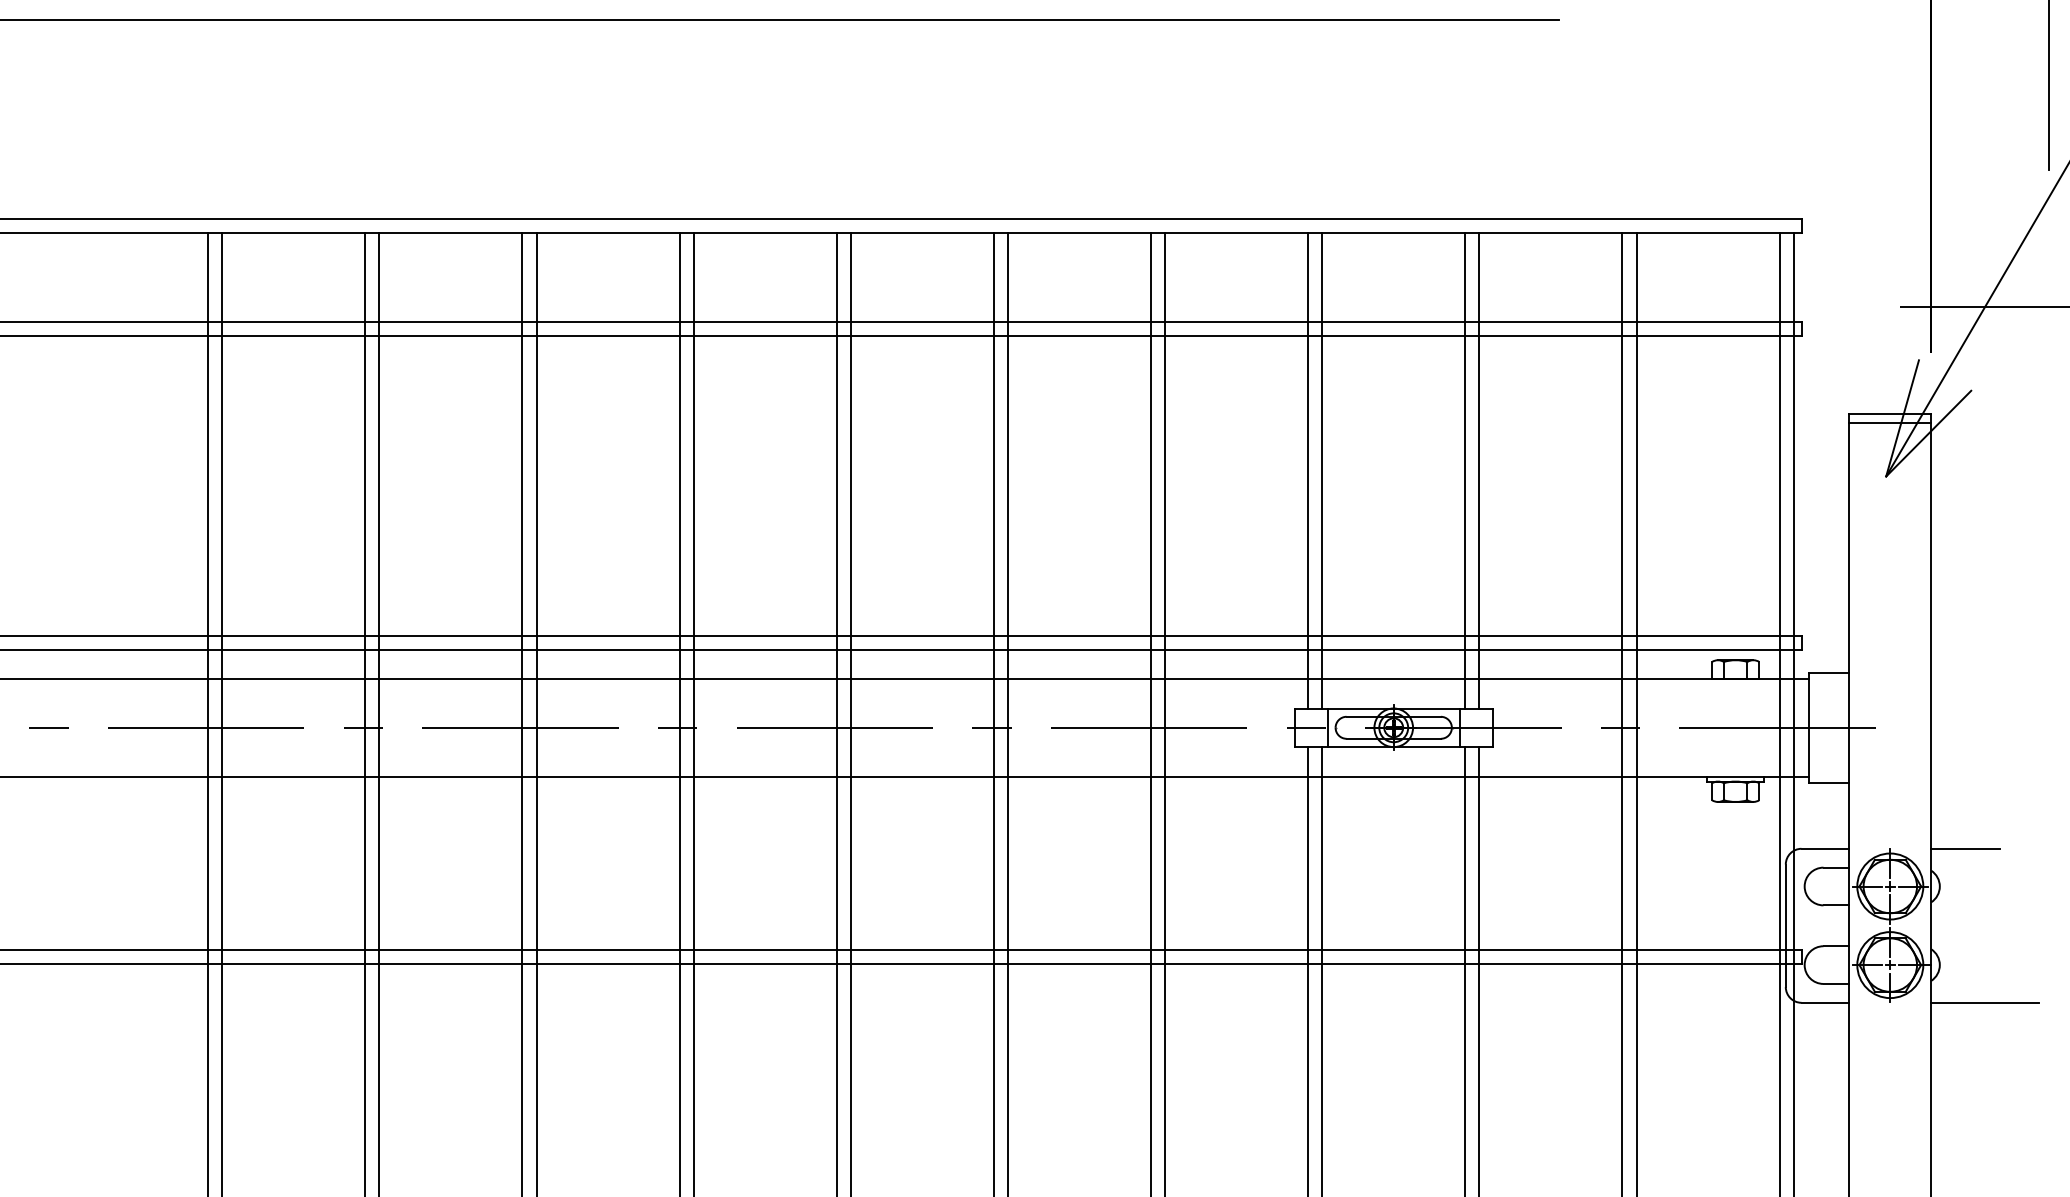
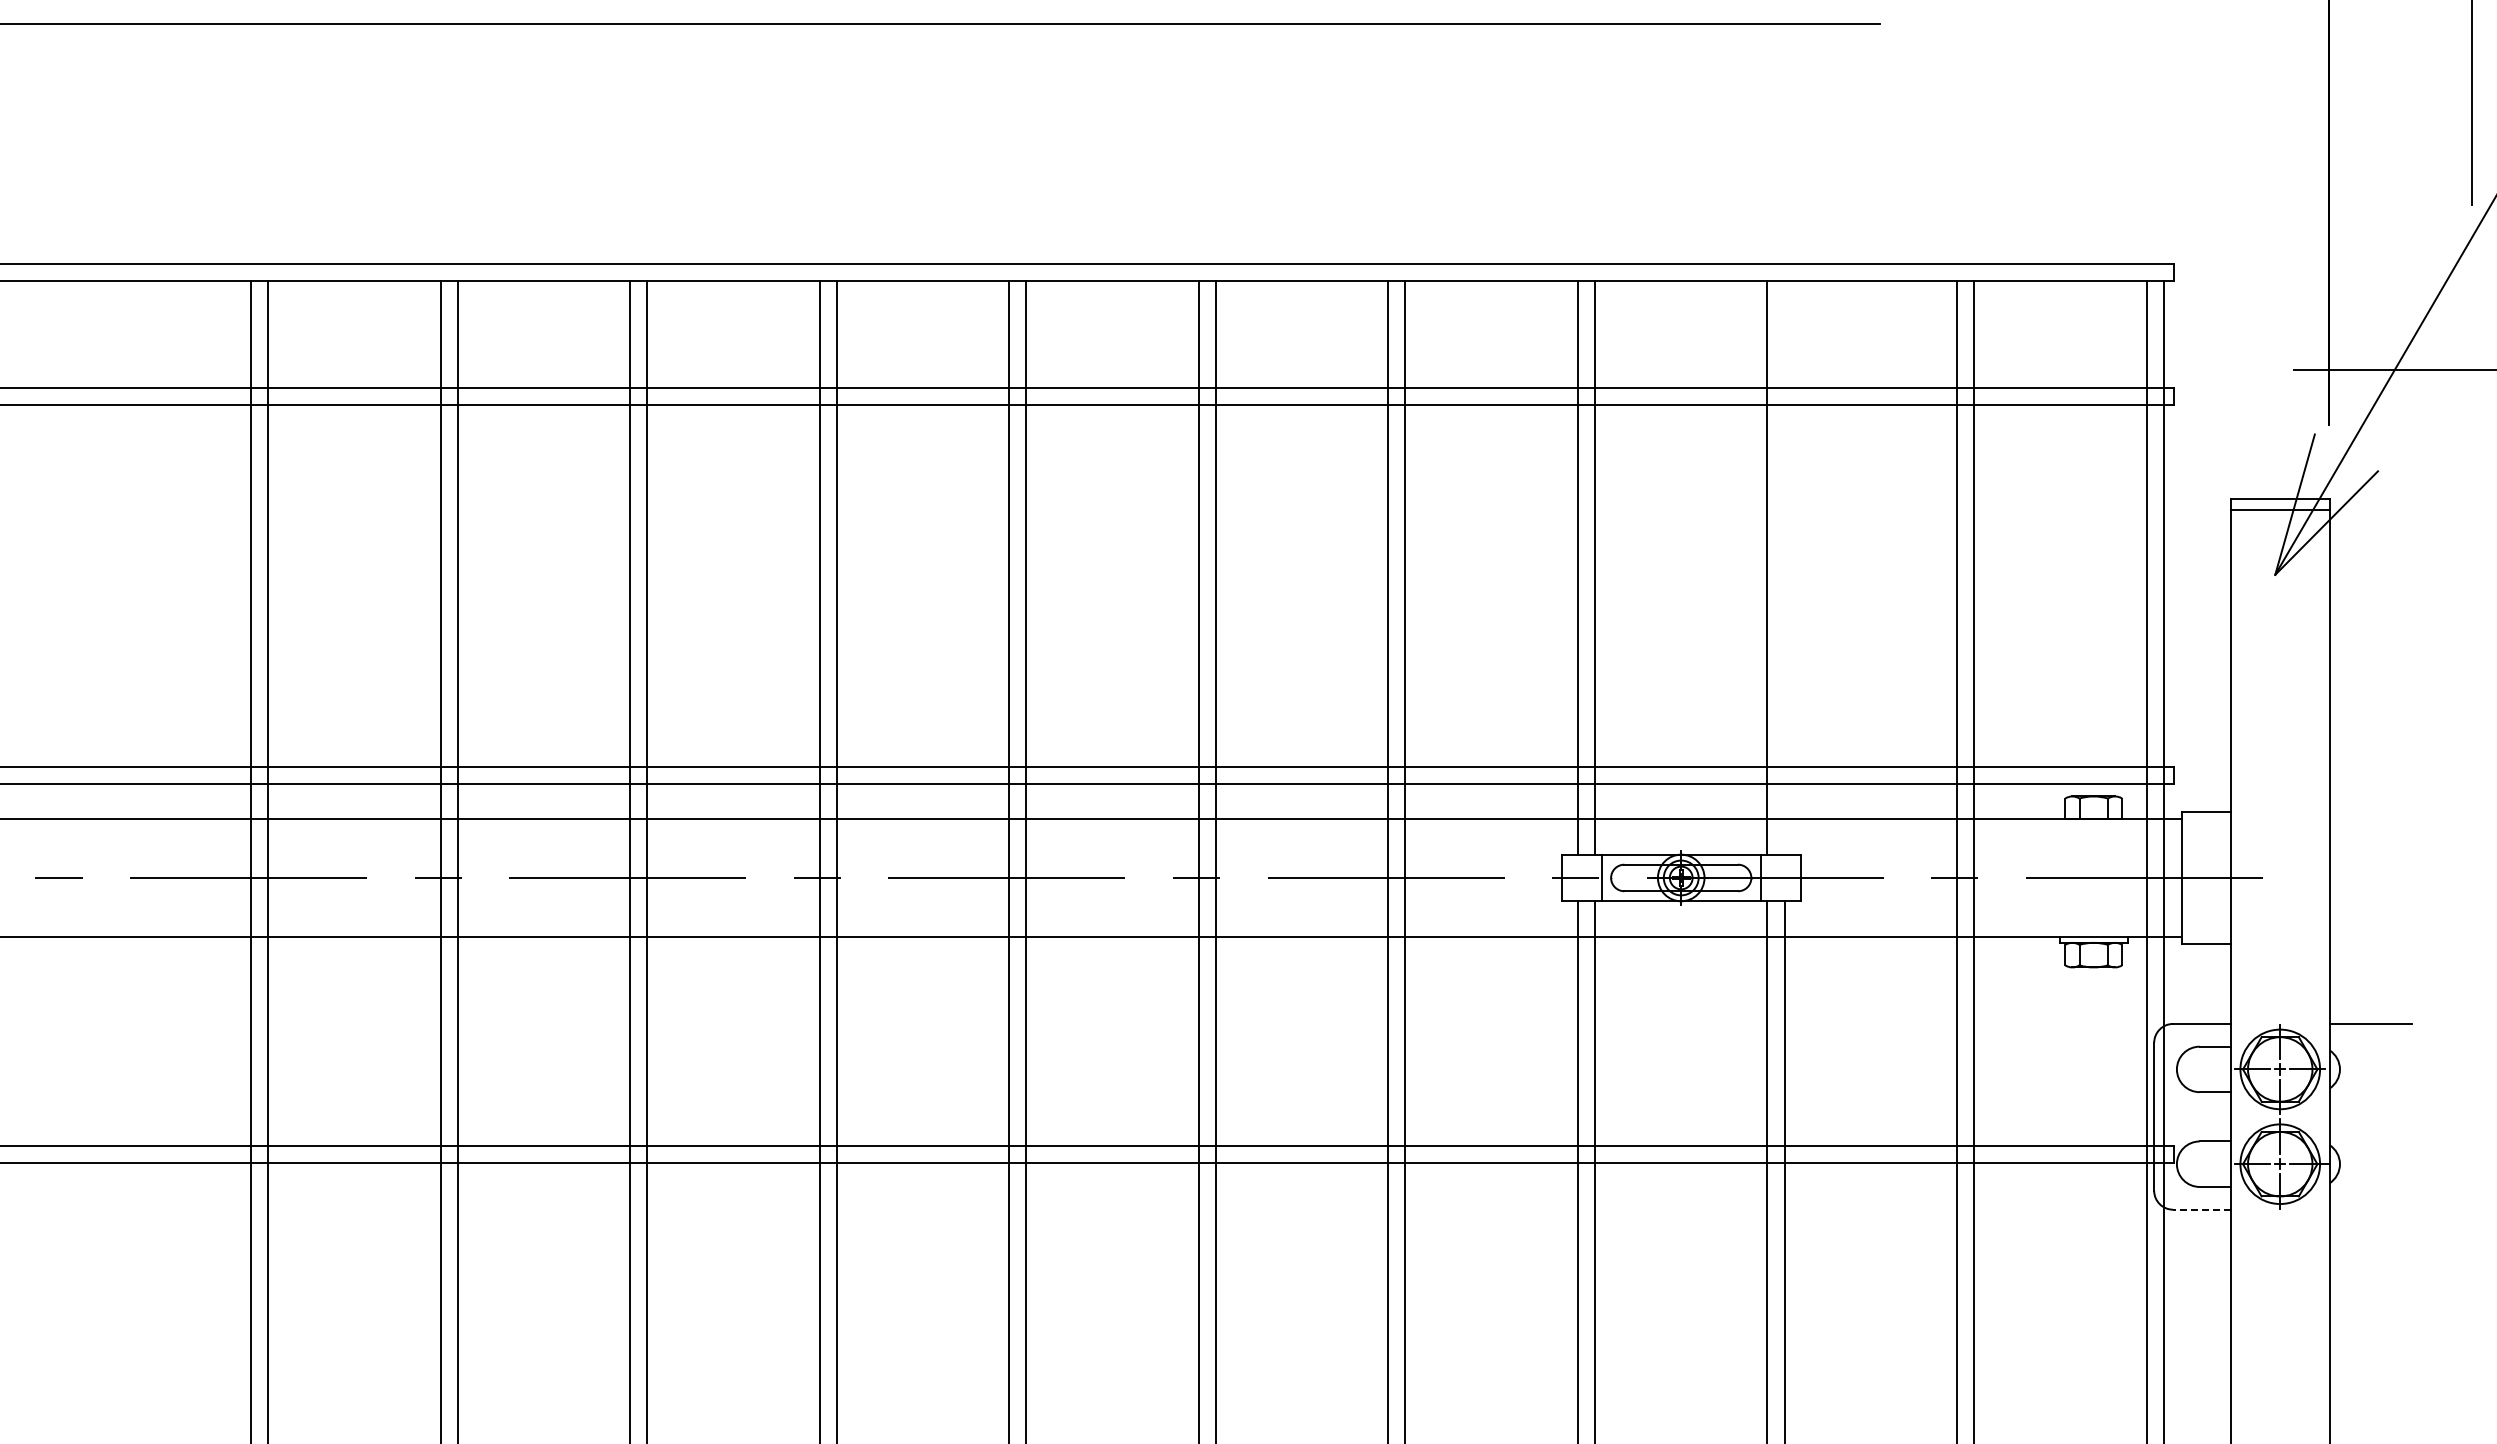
line: (1479, 470) -> (1784, 567), removed
line: (1825, 1002) -> (2202, 1209), solid -> dashed
line: (1985, 1002) -> (2394, 1209), removed

